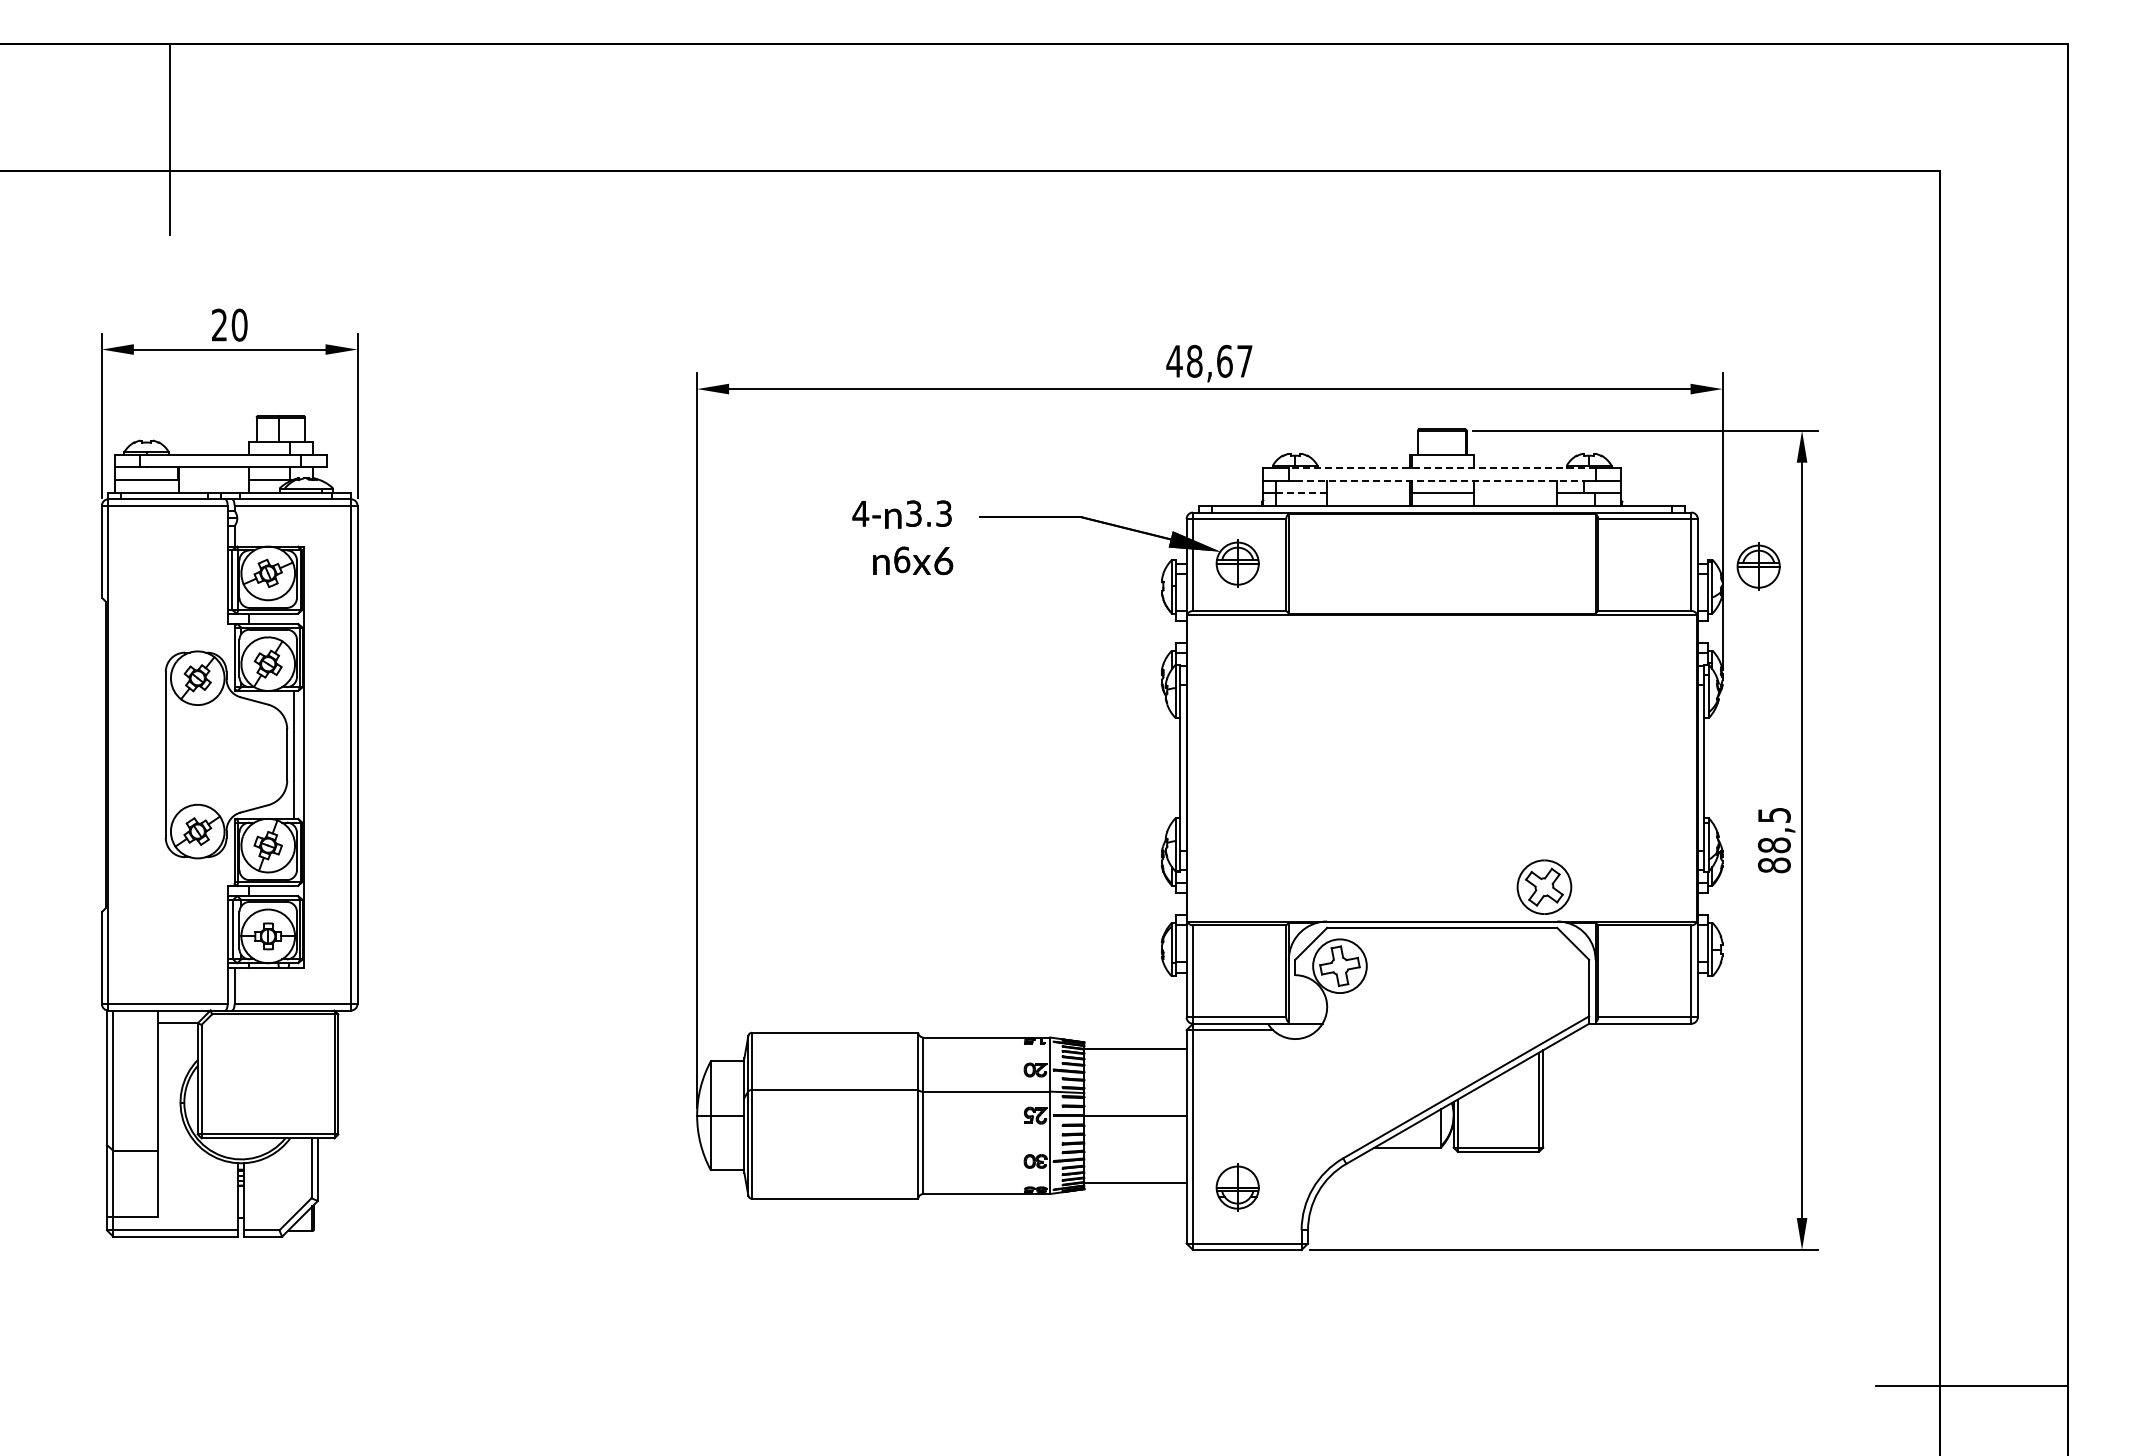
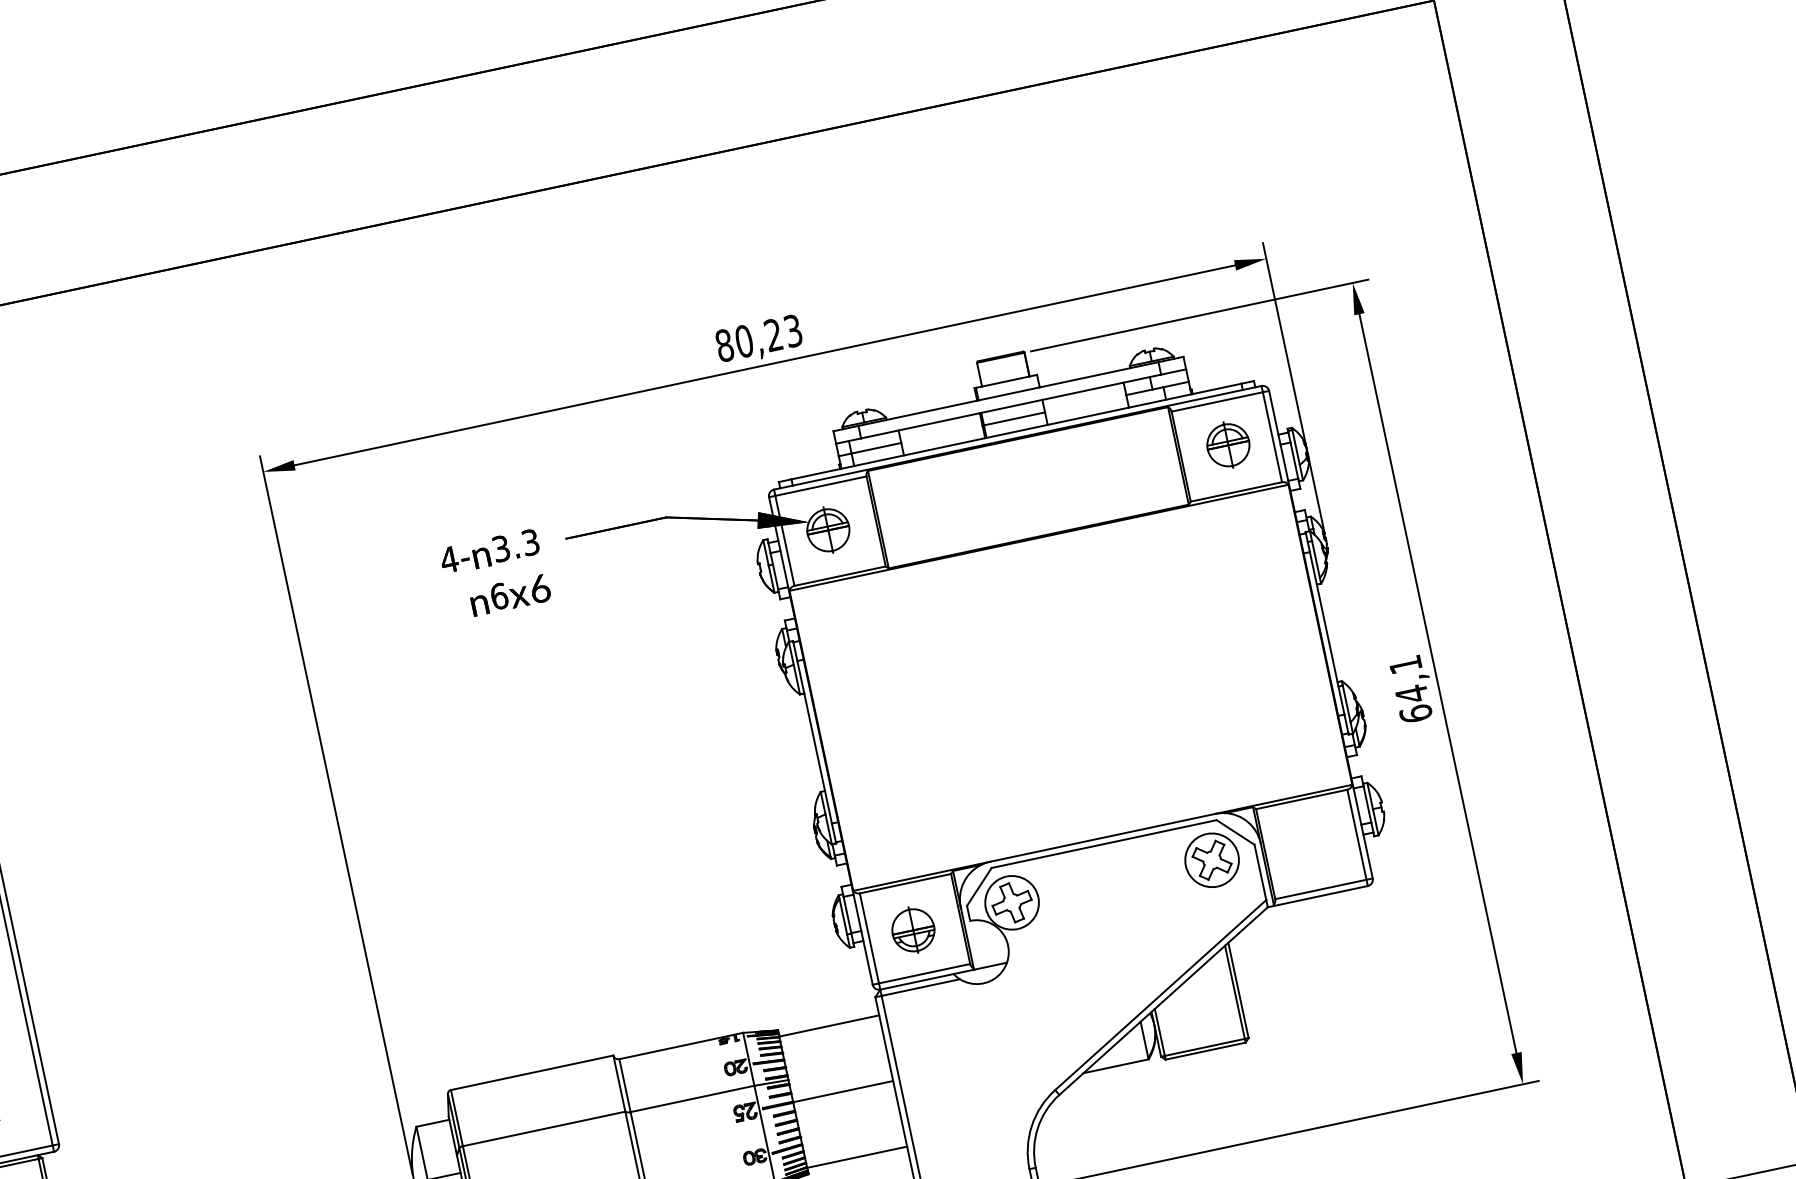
text: (1209, 360) -> (758, 337), 48,67 -> 80,23
line: (1441, 467) -> (1007, 393), dashed -> solid
line: (1442, 480) -> (1011, 406), dashed -> solid
line: (1301, 493) -> (876, 448), dashed -> solid
part: (1758, 566) -> (1228, 445), moved
text: (1773, 840) -> (1410, 689), 88,5 -> 64,1
part: (1544, 886) -> (1212, 859), moved
part: (1237, 1187) -> (913, 930), moved

